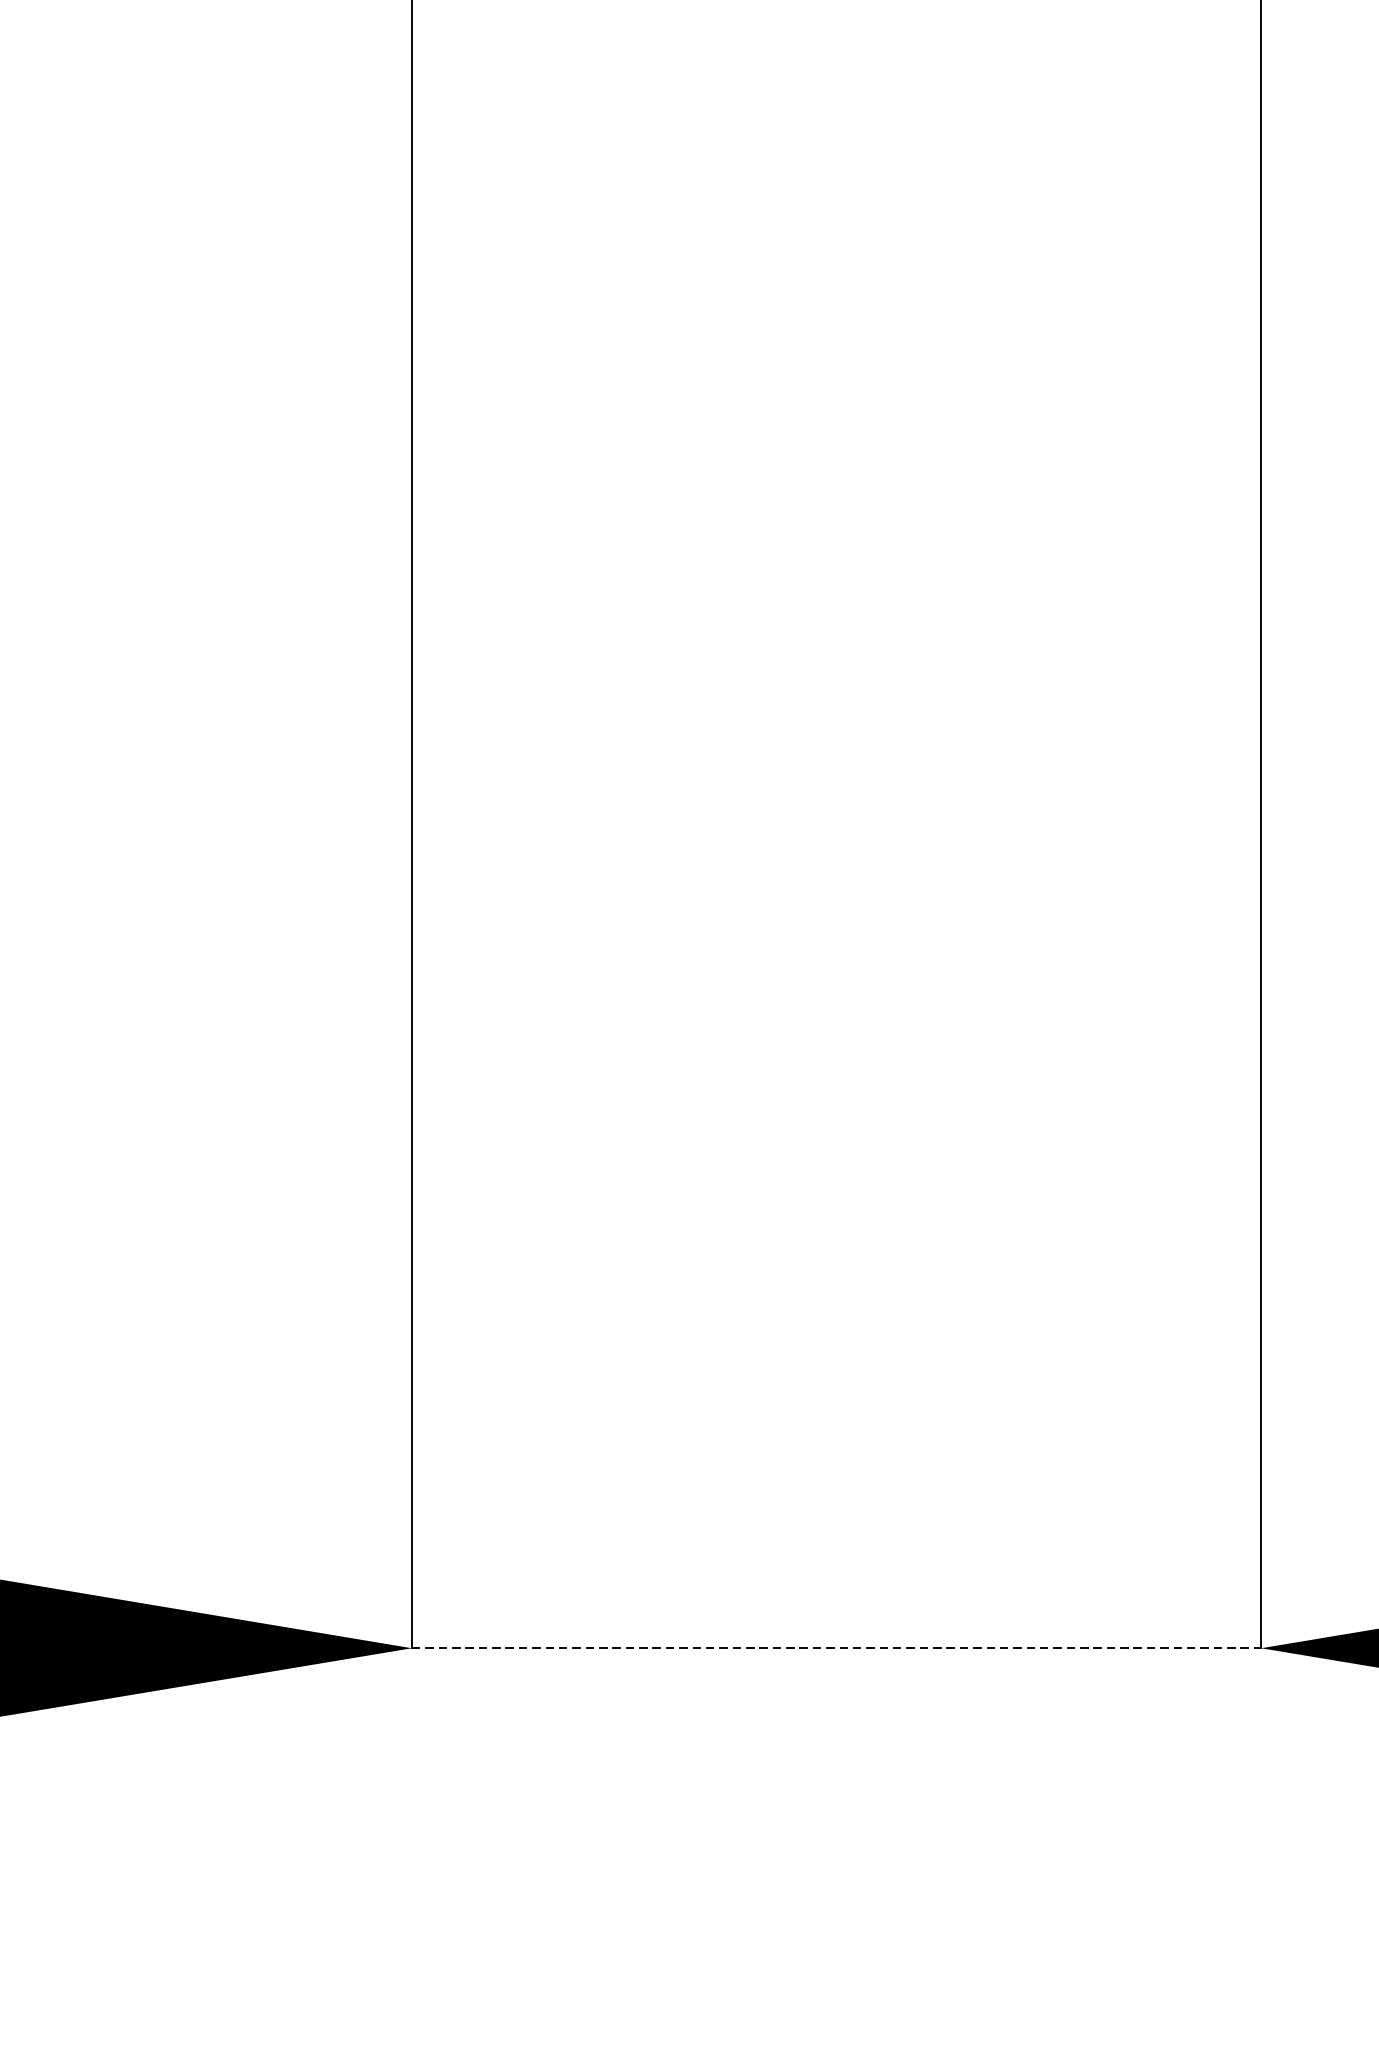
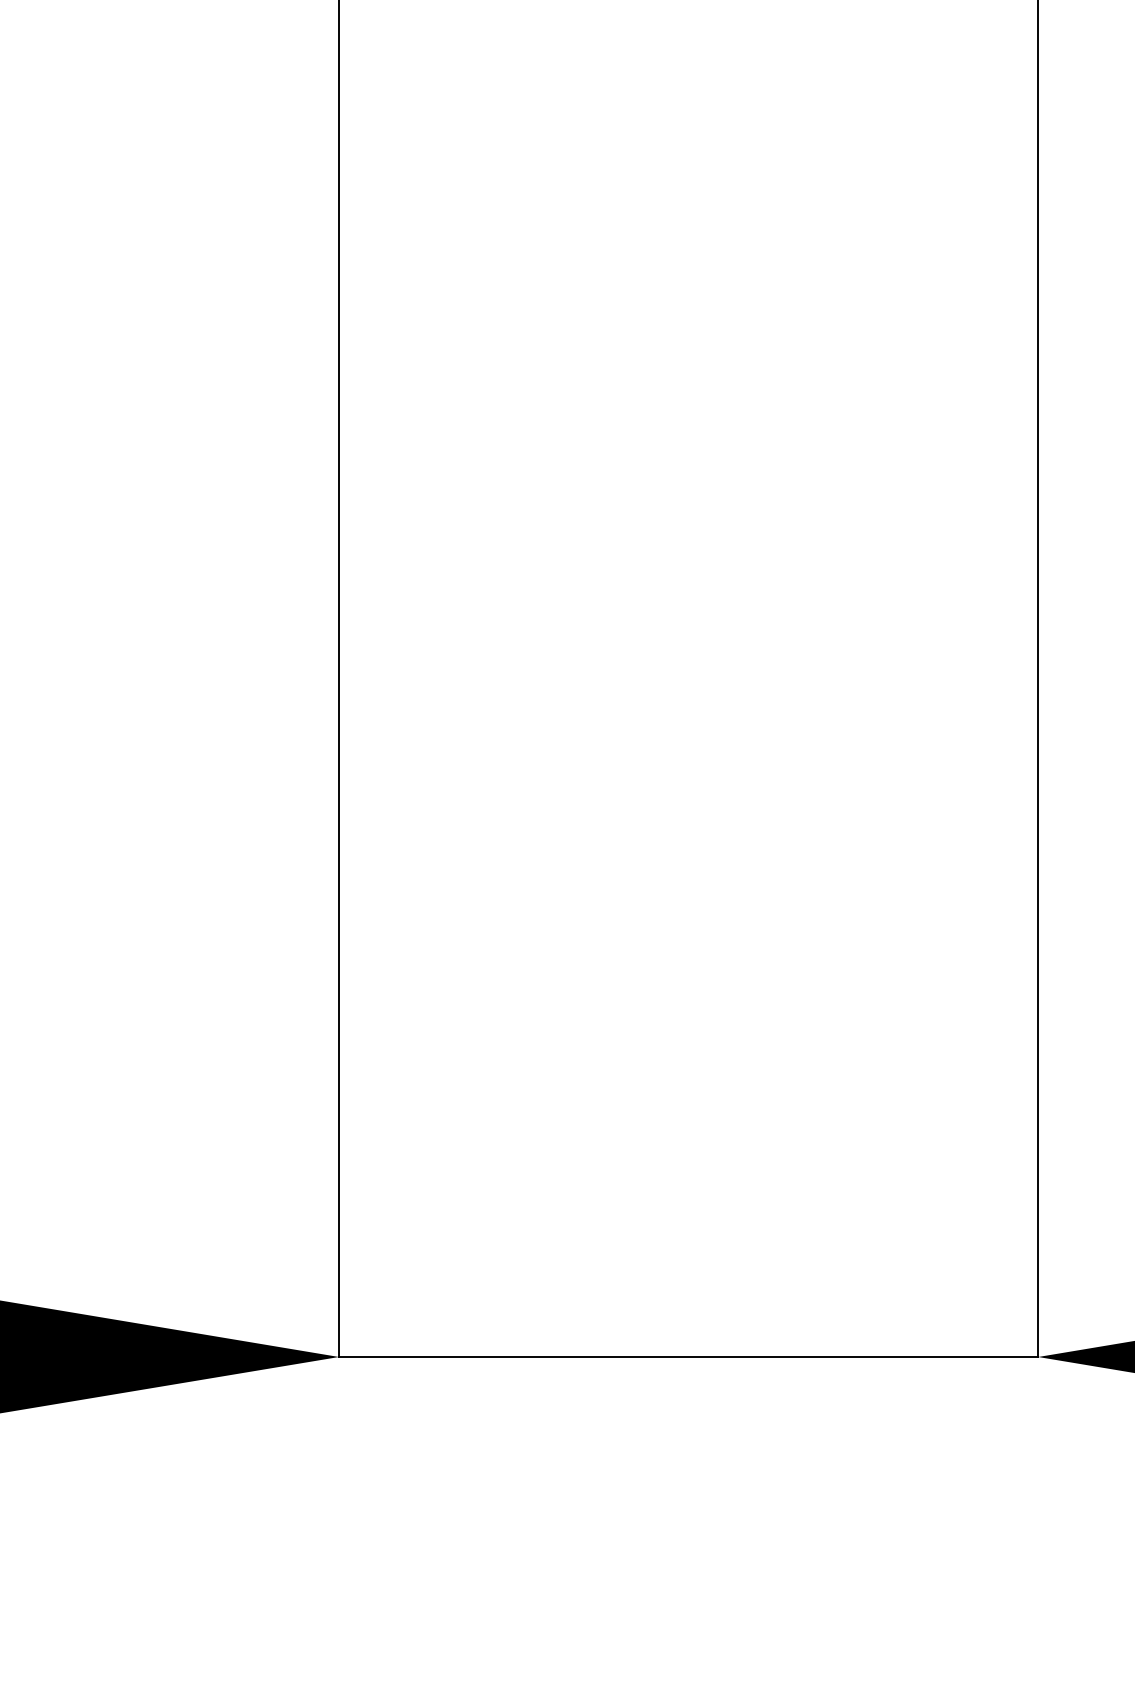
line: (836, 1647) -> (688, 1356), dashed -> solid

